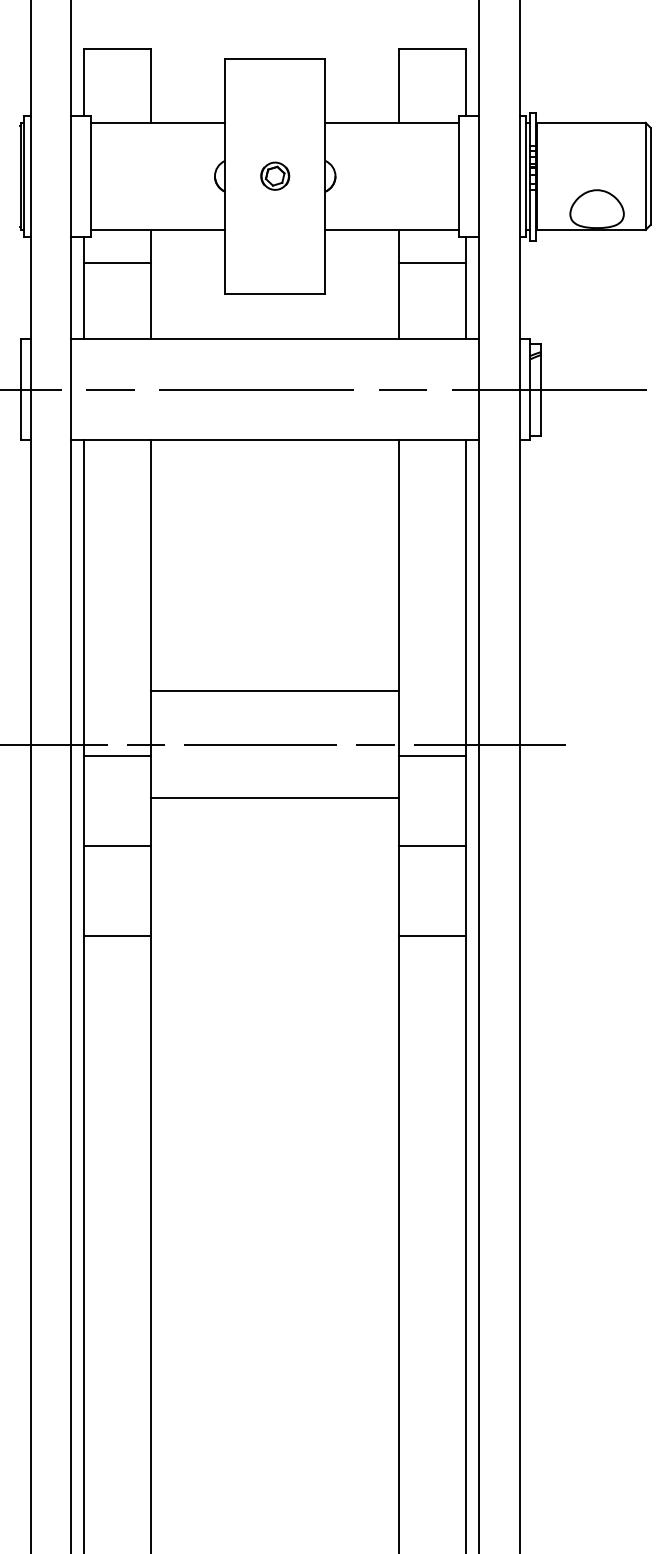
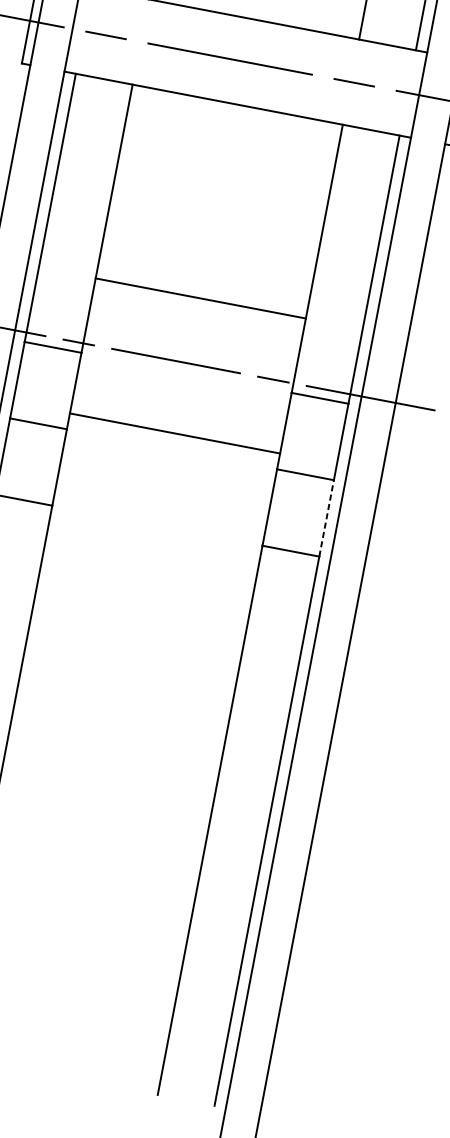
line: (275, 691) -> (200, 298), moved
line: (275, 798) -> (175, 433), moved
line: (466, 890) -> (327, 517), solid -> dashed

